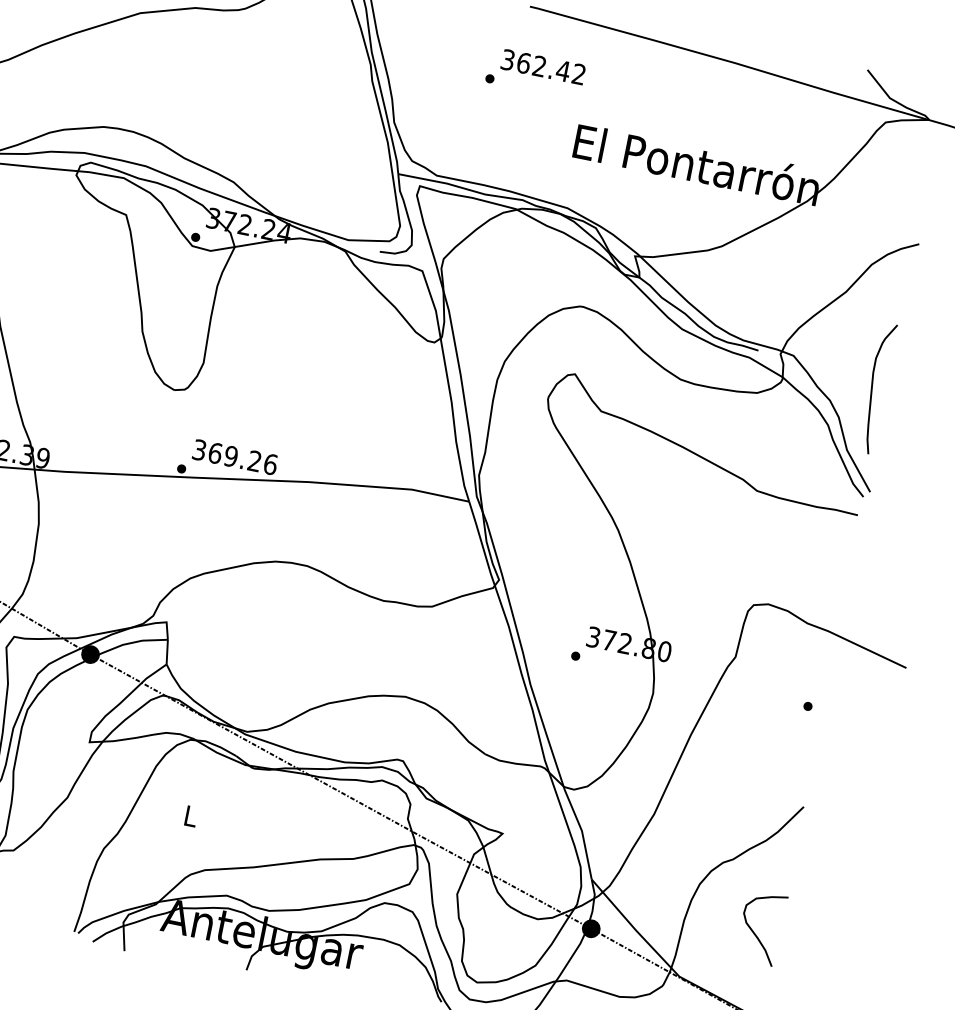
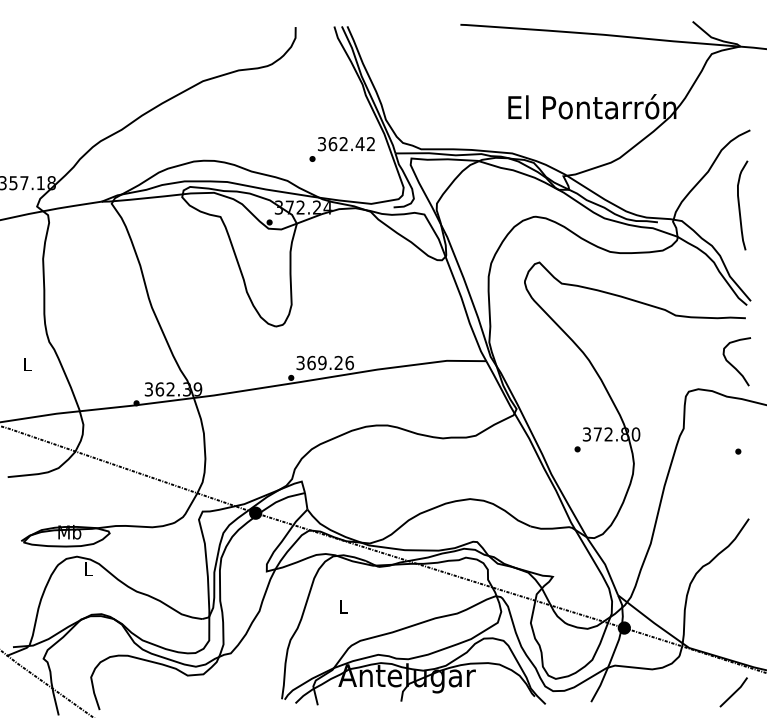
text: (534, 73) -> (341, 149), moved
curve: (873, 389) -> (740, 206), moved
curve: (754, 930) -> (732, 364), moved

